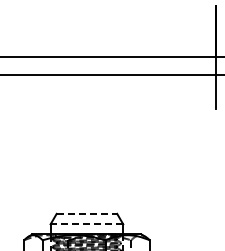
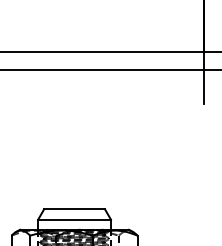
line: (87, 213) -> (75, 208), dashed -> solid
line: (86, 224) -> (74, 219), dashed -> solid

